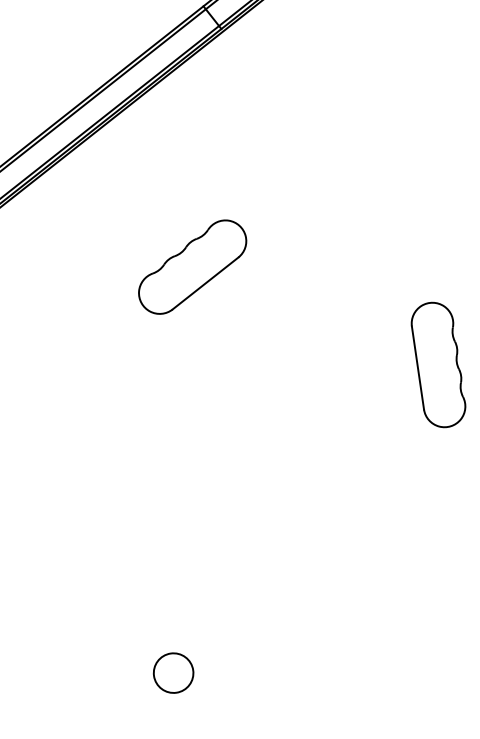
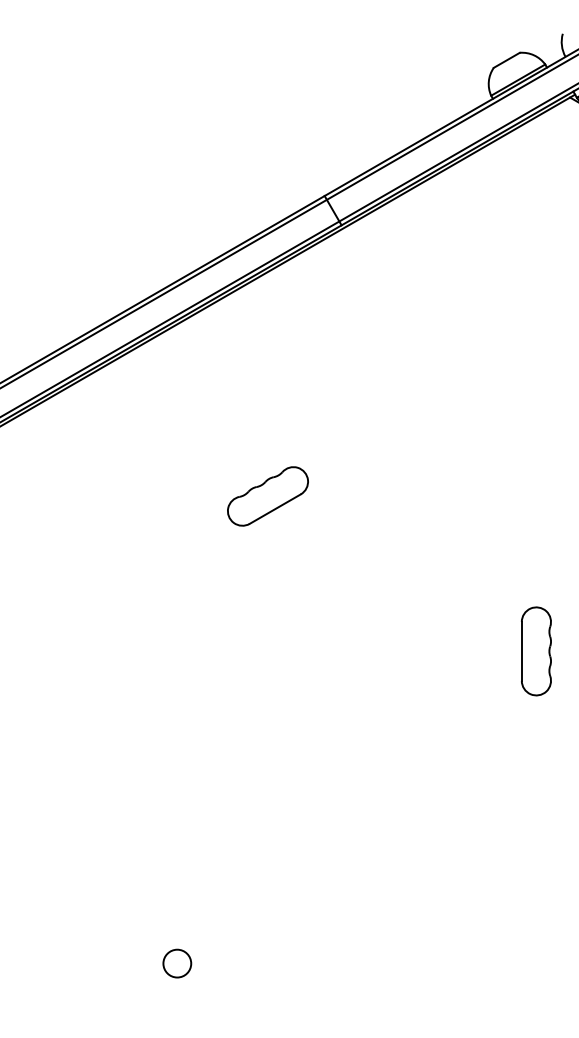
part: (192, 267) -> (267, 496), size x0.6
part: (438, 365) -> (536, 651), size x0.6
circle: (173, 673) -> (177, 963), size x0.6

